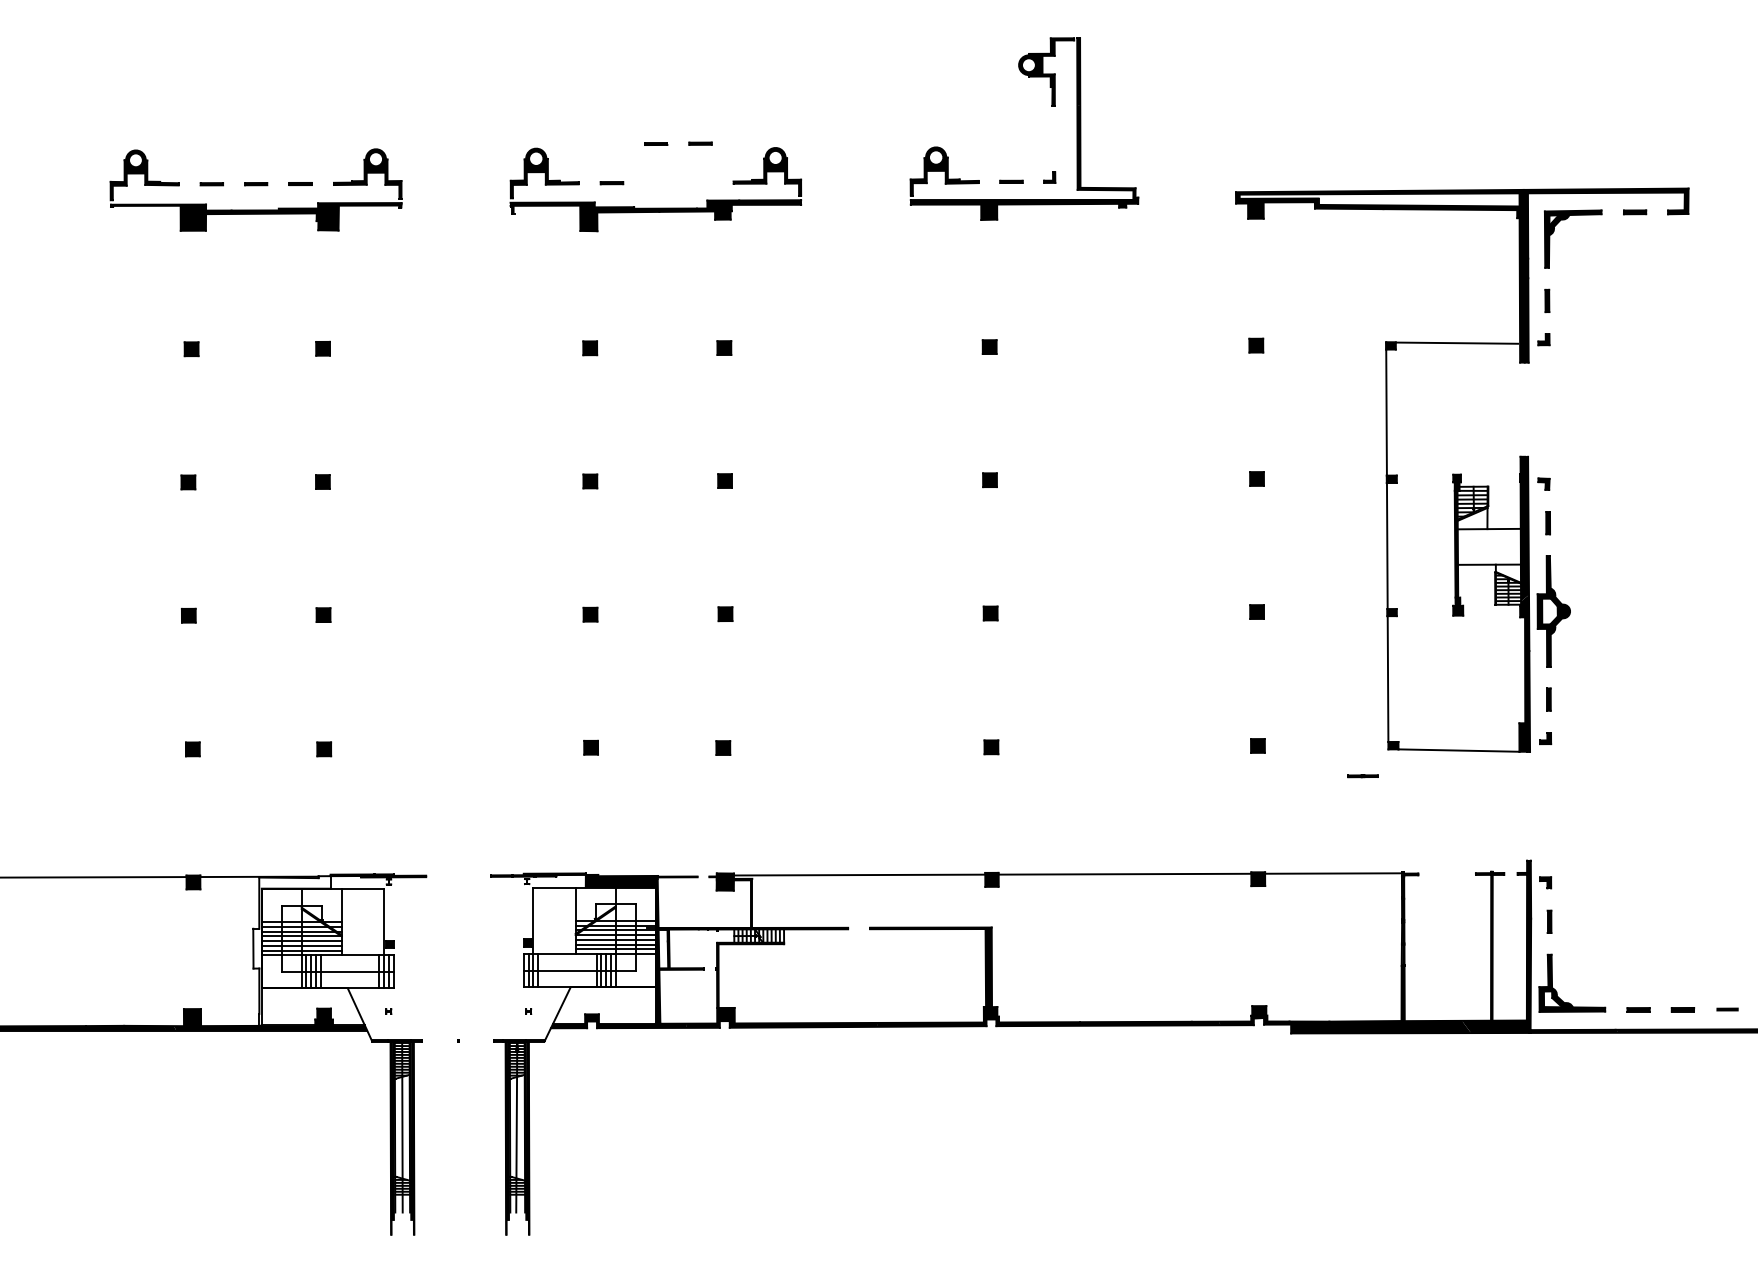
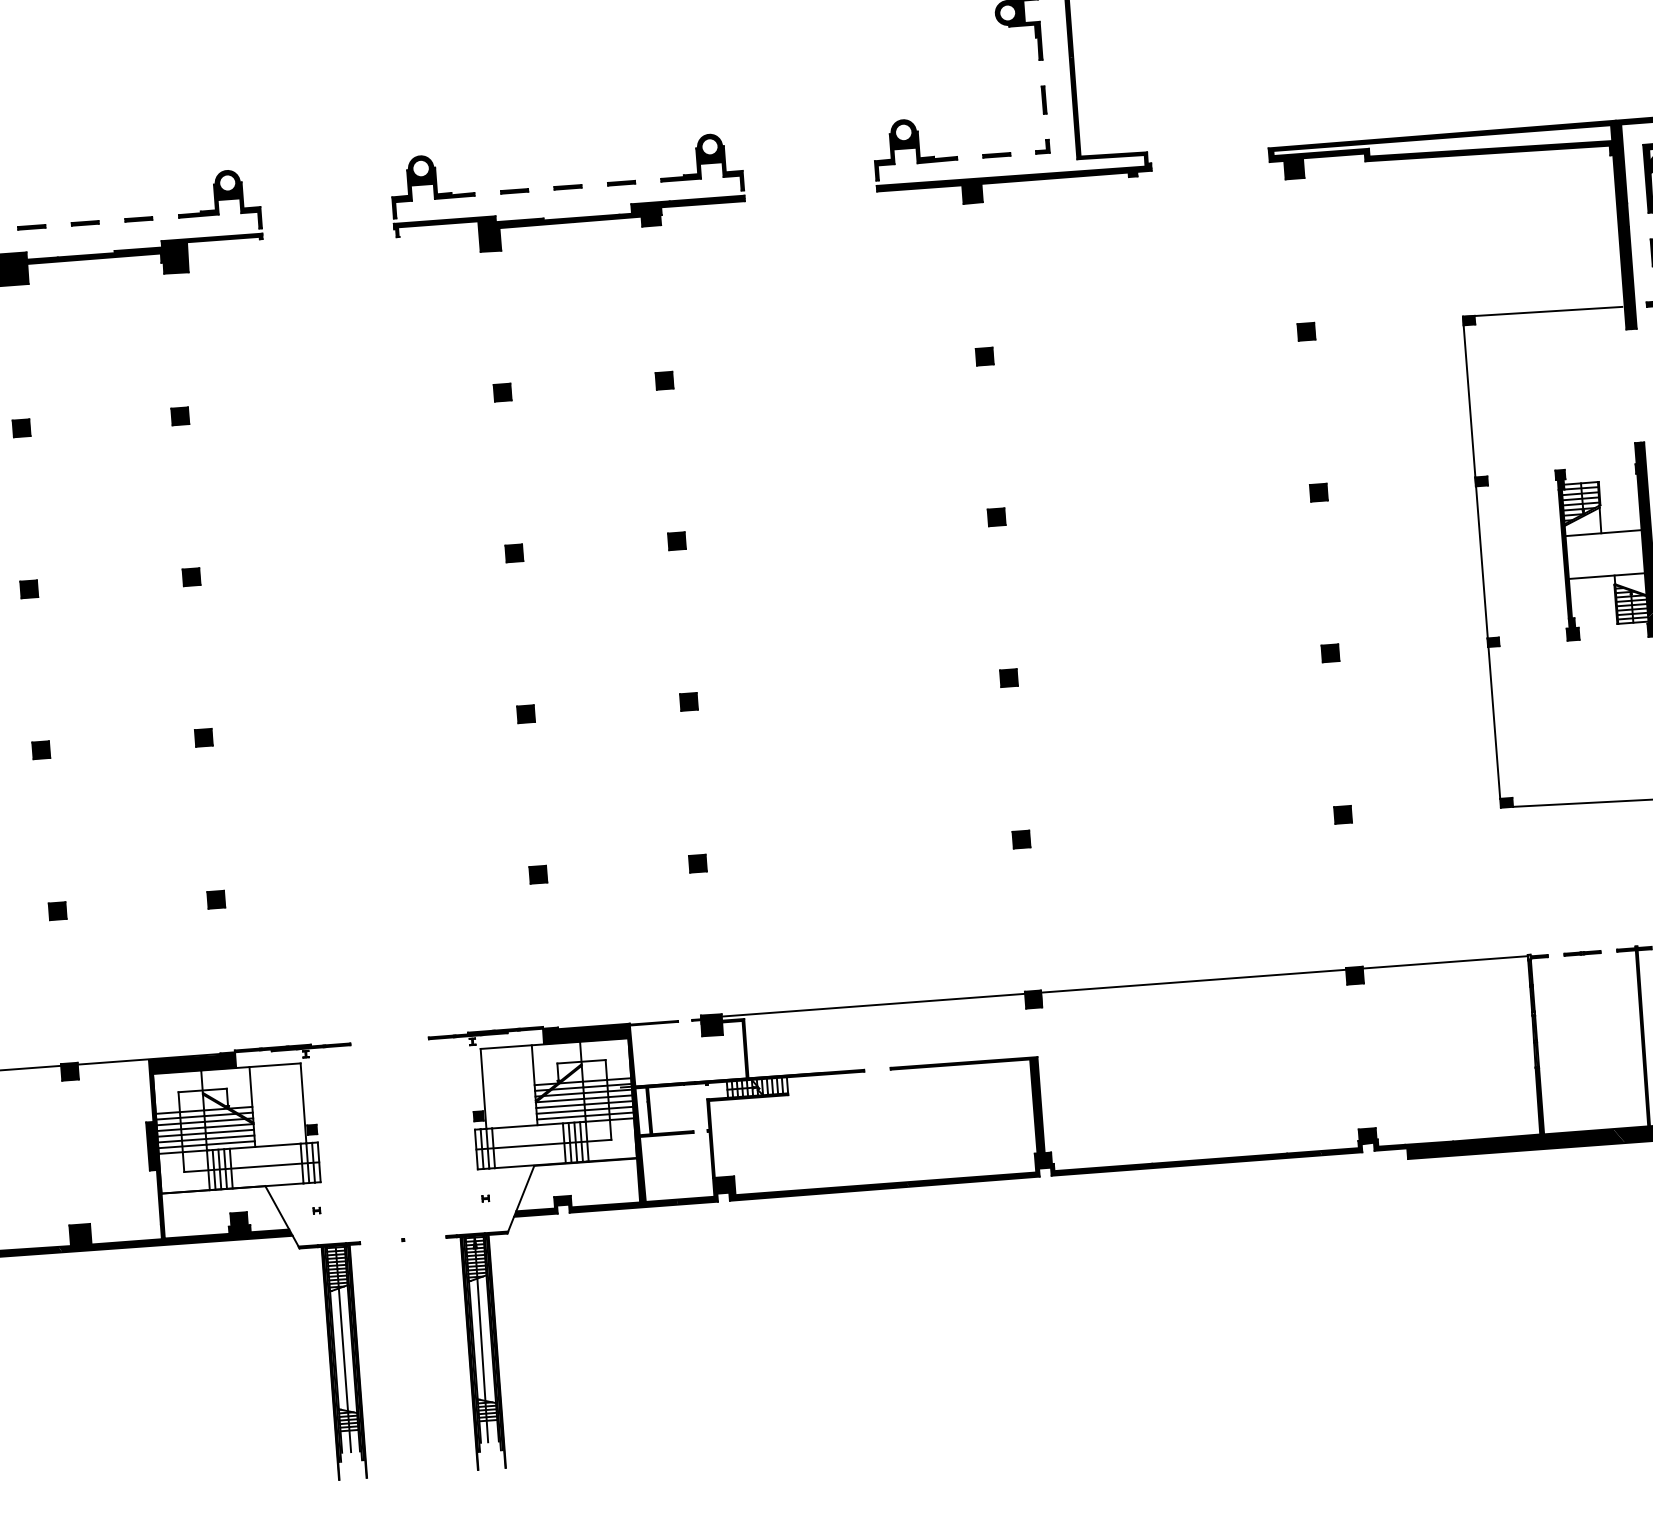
line: (1053, 139) -> (1043, 100), added
line: (688, 143) -> (606, 184), moved
line: (1362, 776) -> (1581, 953), moved
fill: (291, 950) -> (194, 1145), added

